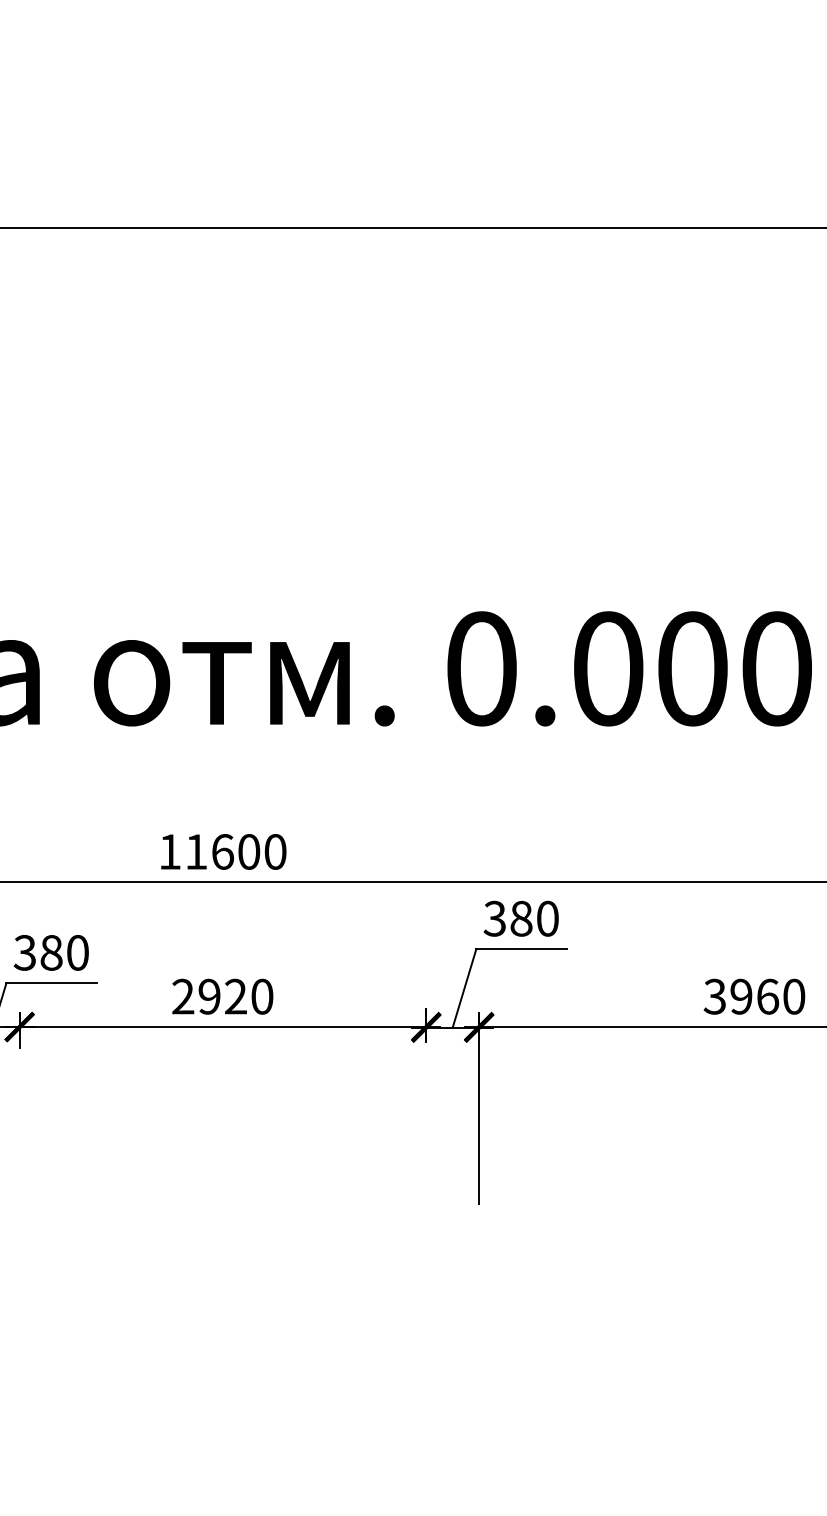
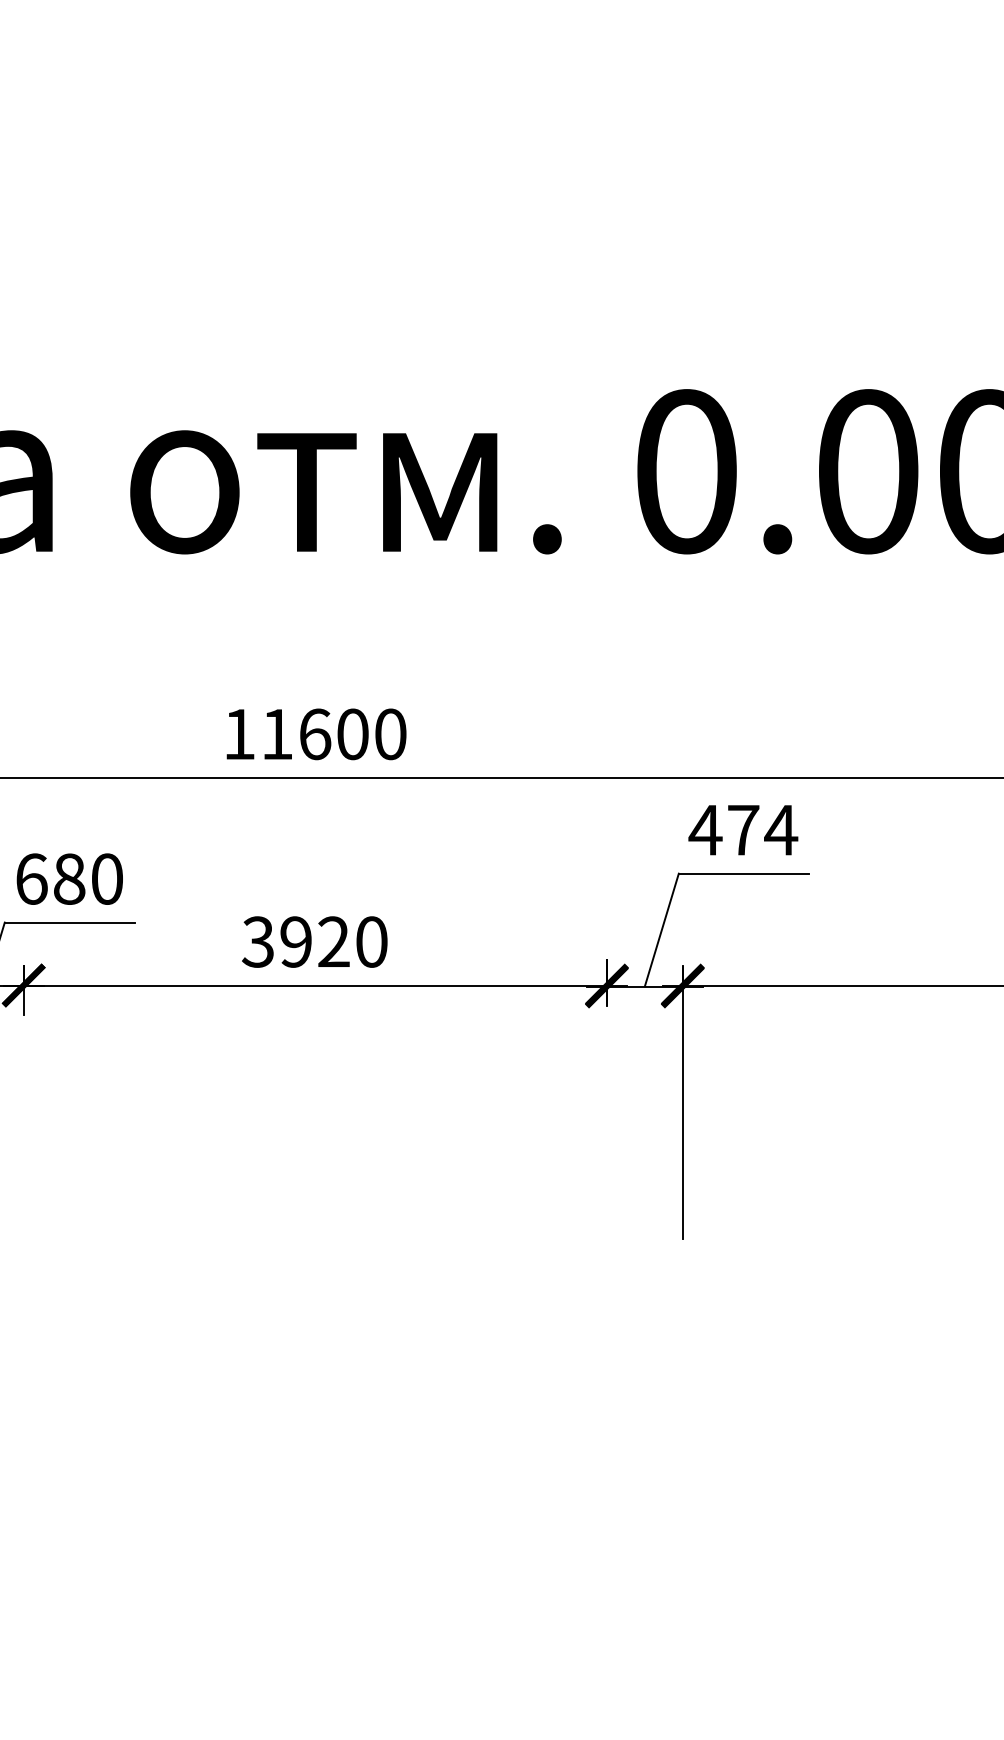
text: (521, 918) -> (743, 829), 380 -> 474
text: (24, 952) -> (30, 878), 380 -> 680
text: (183, 996) -> (258, 941), 2920 -> 3920

